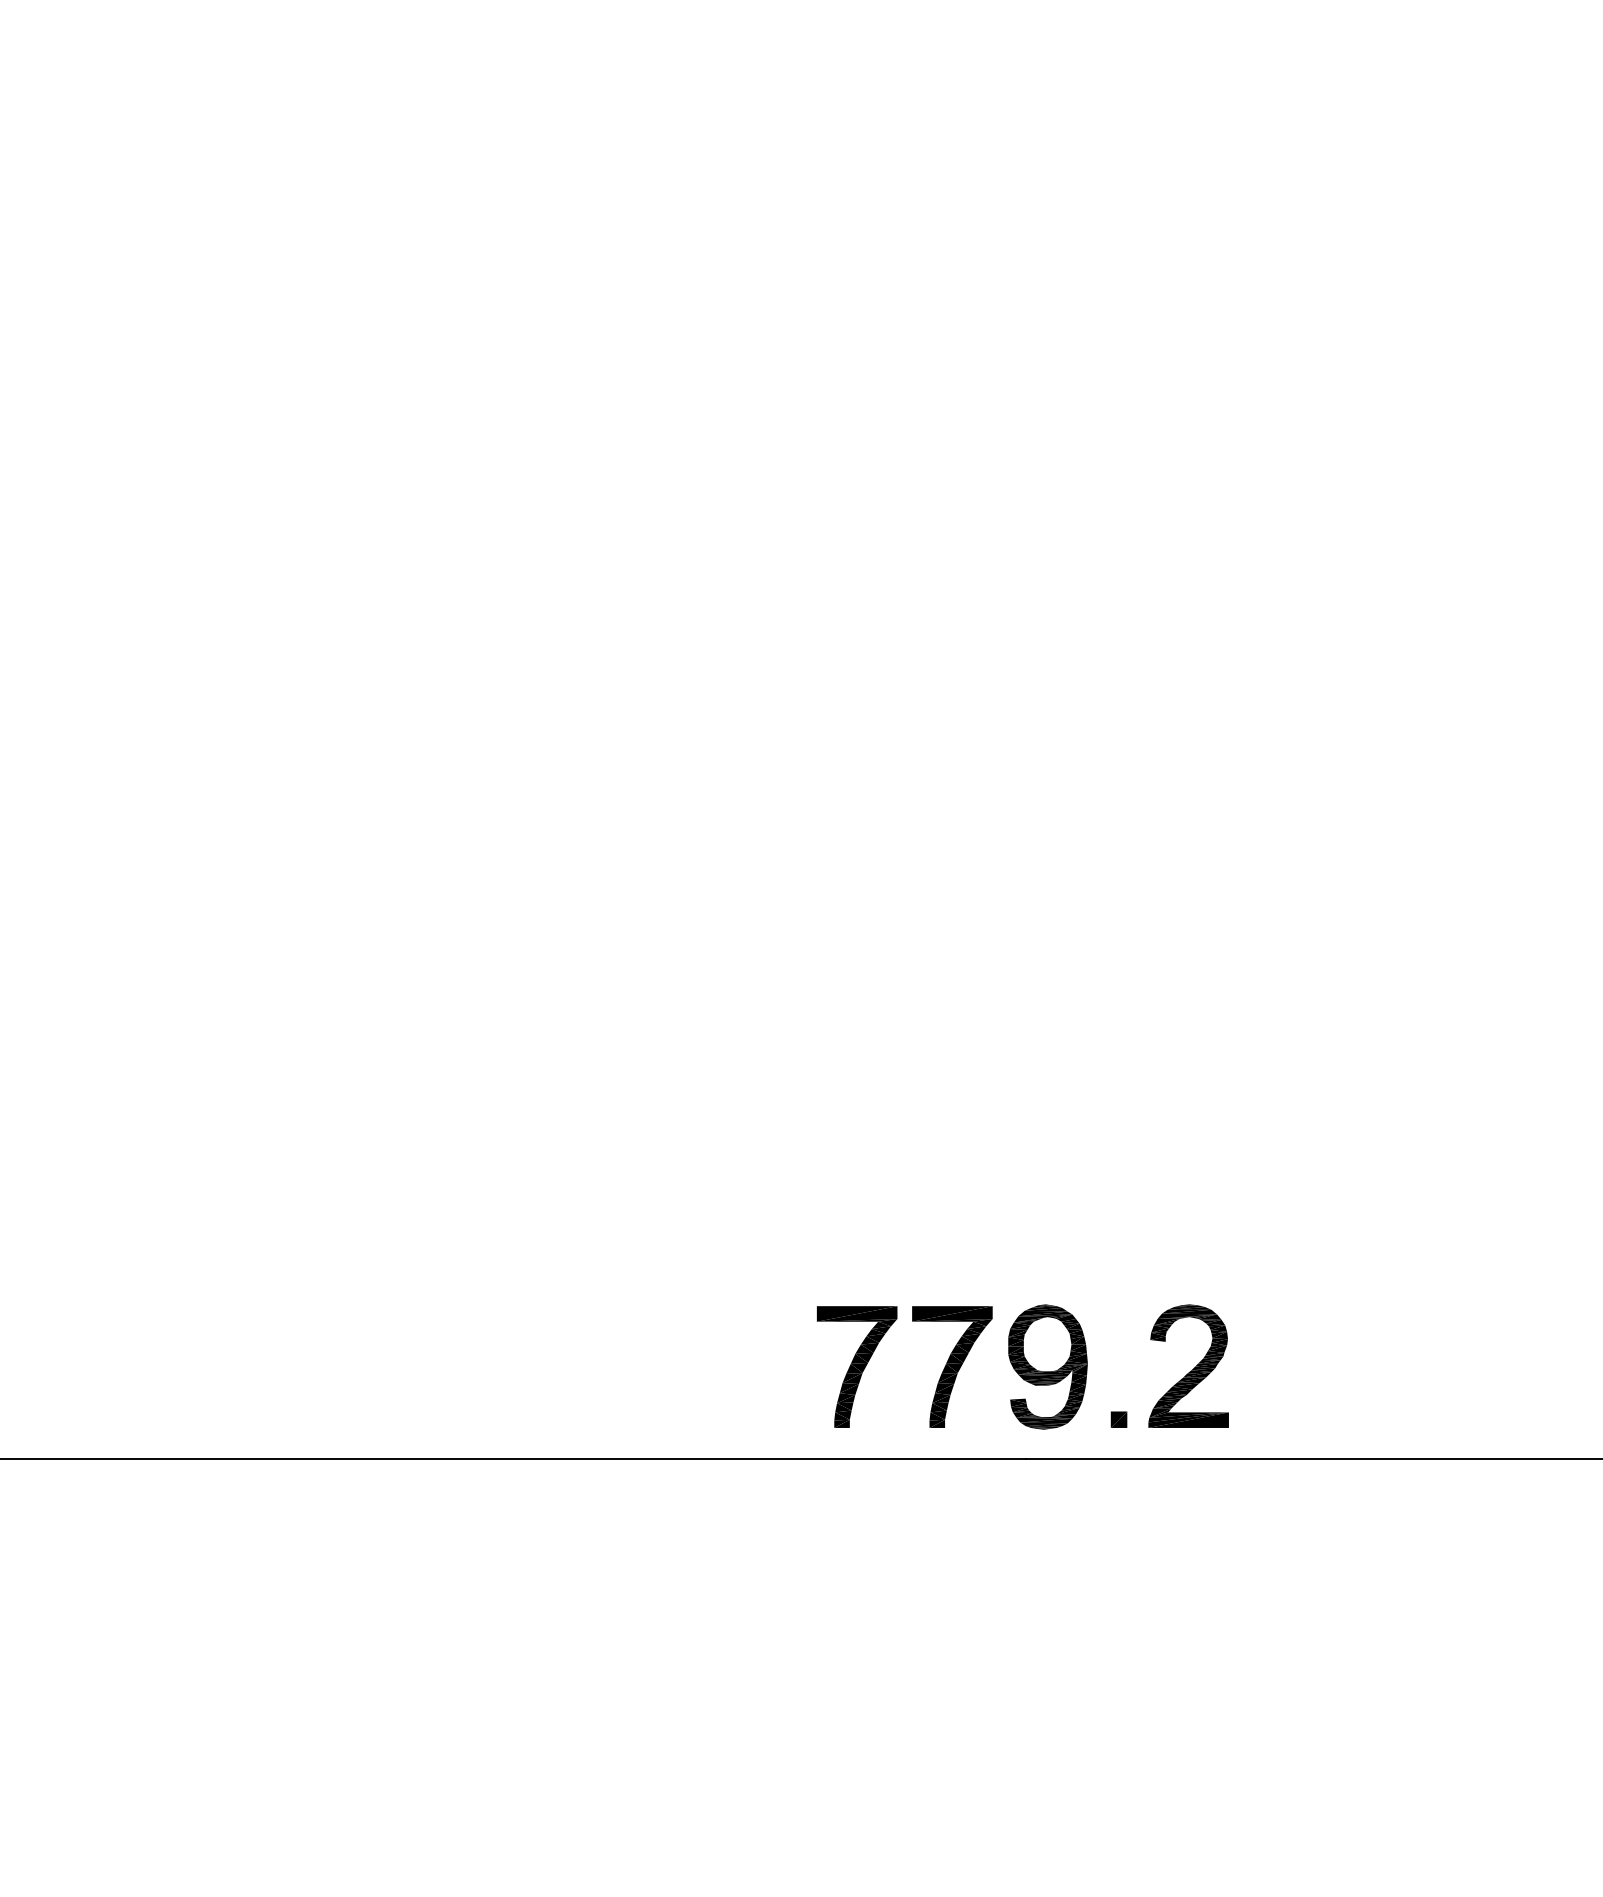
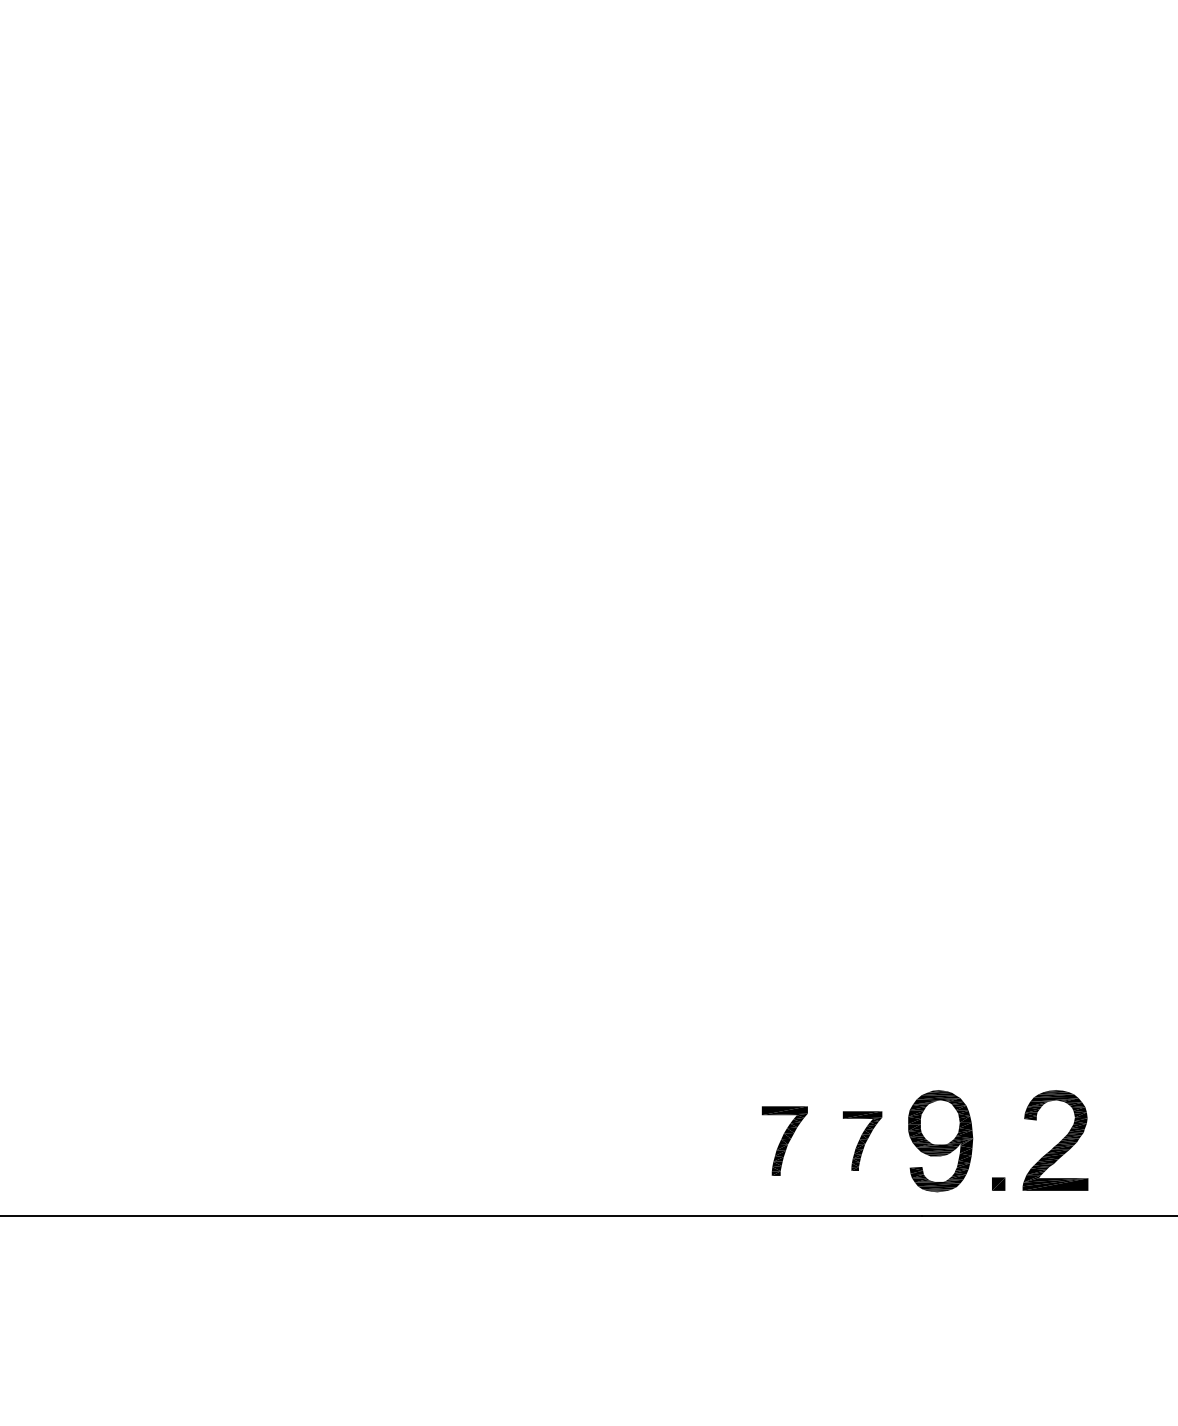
part: (857, 1366) -> (785, 1140), size x0.7
part: (952, 1366) -> (862, 1140), size x0.6

